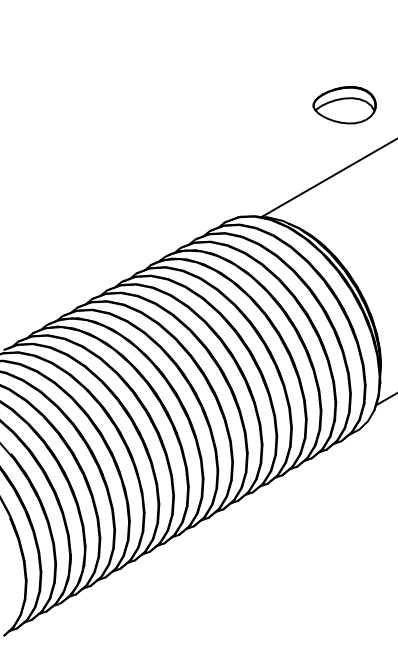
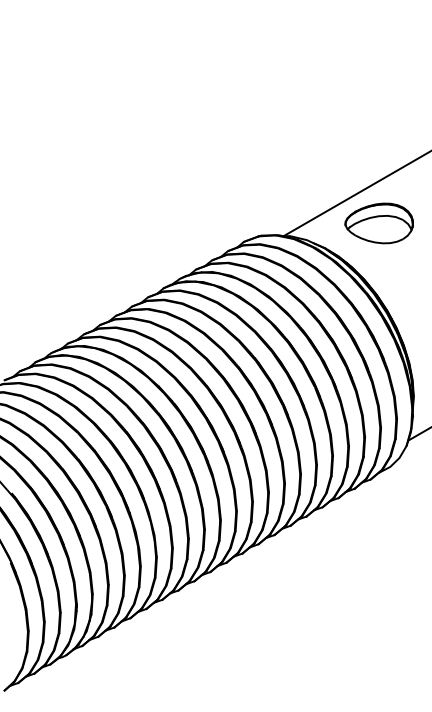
part: (343, 105) -> (378, 223), moved

